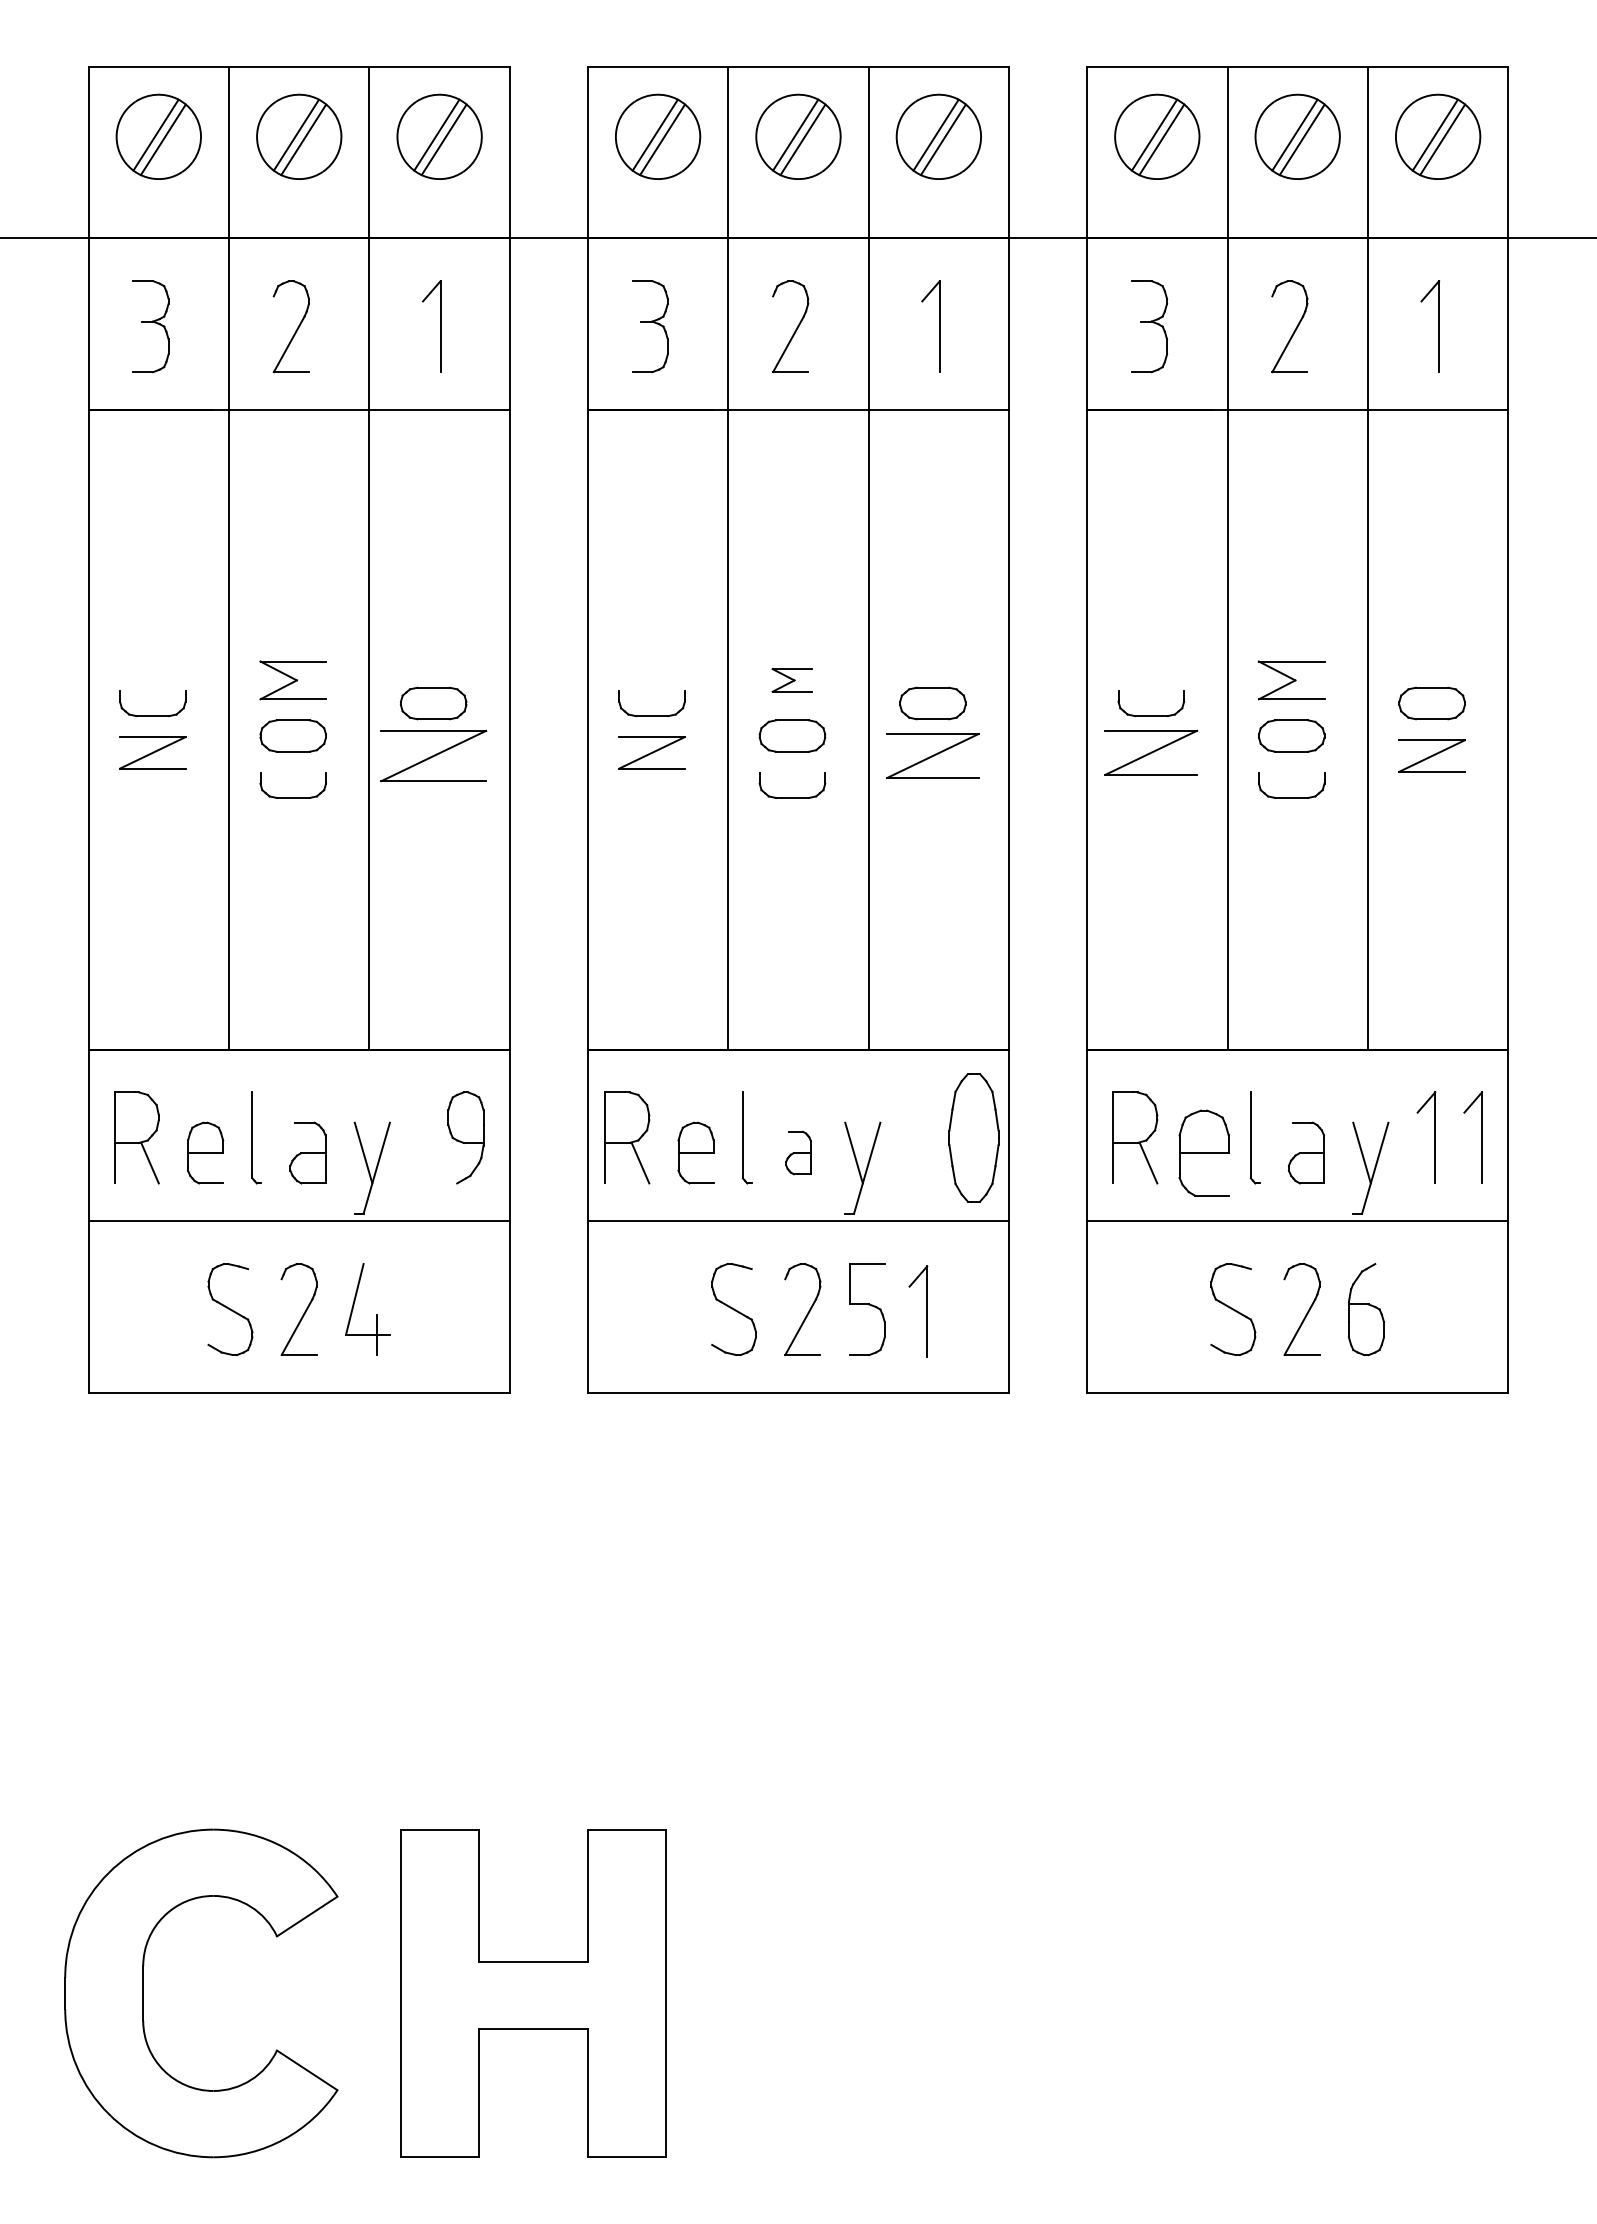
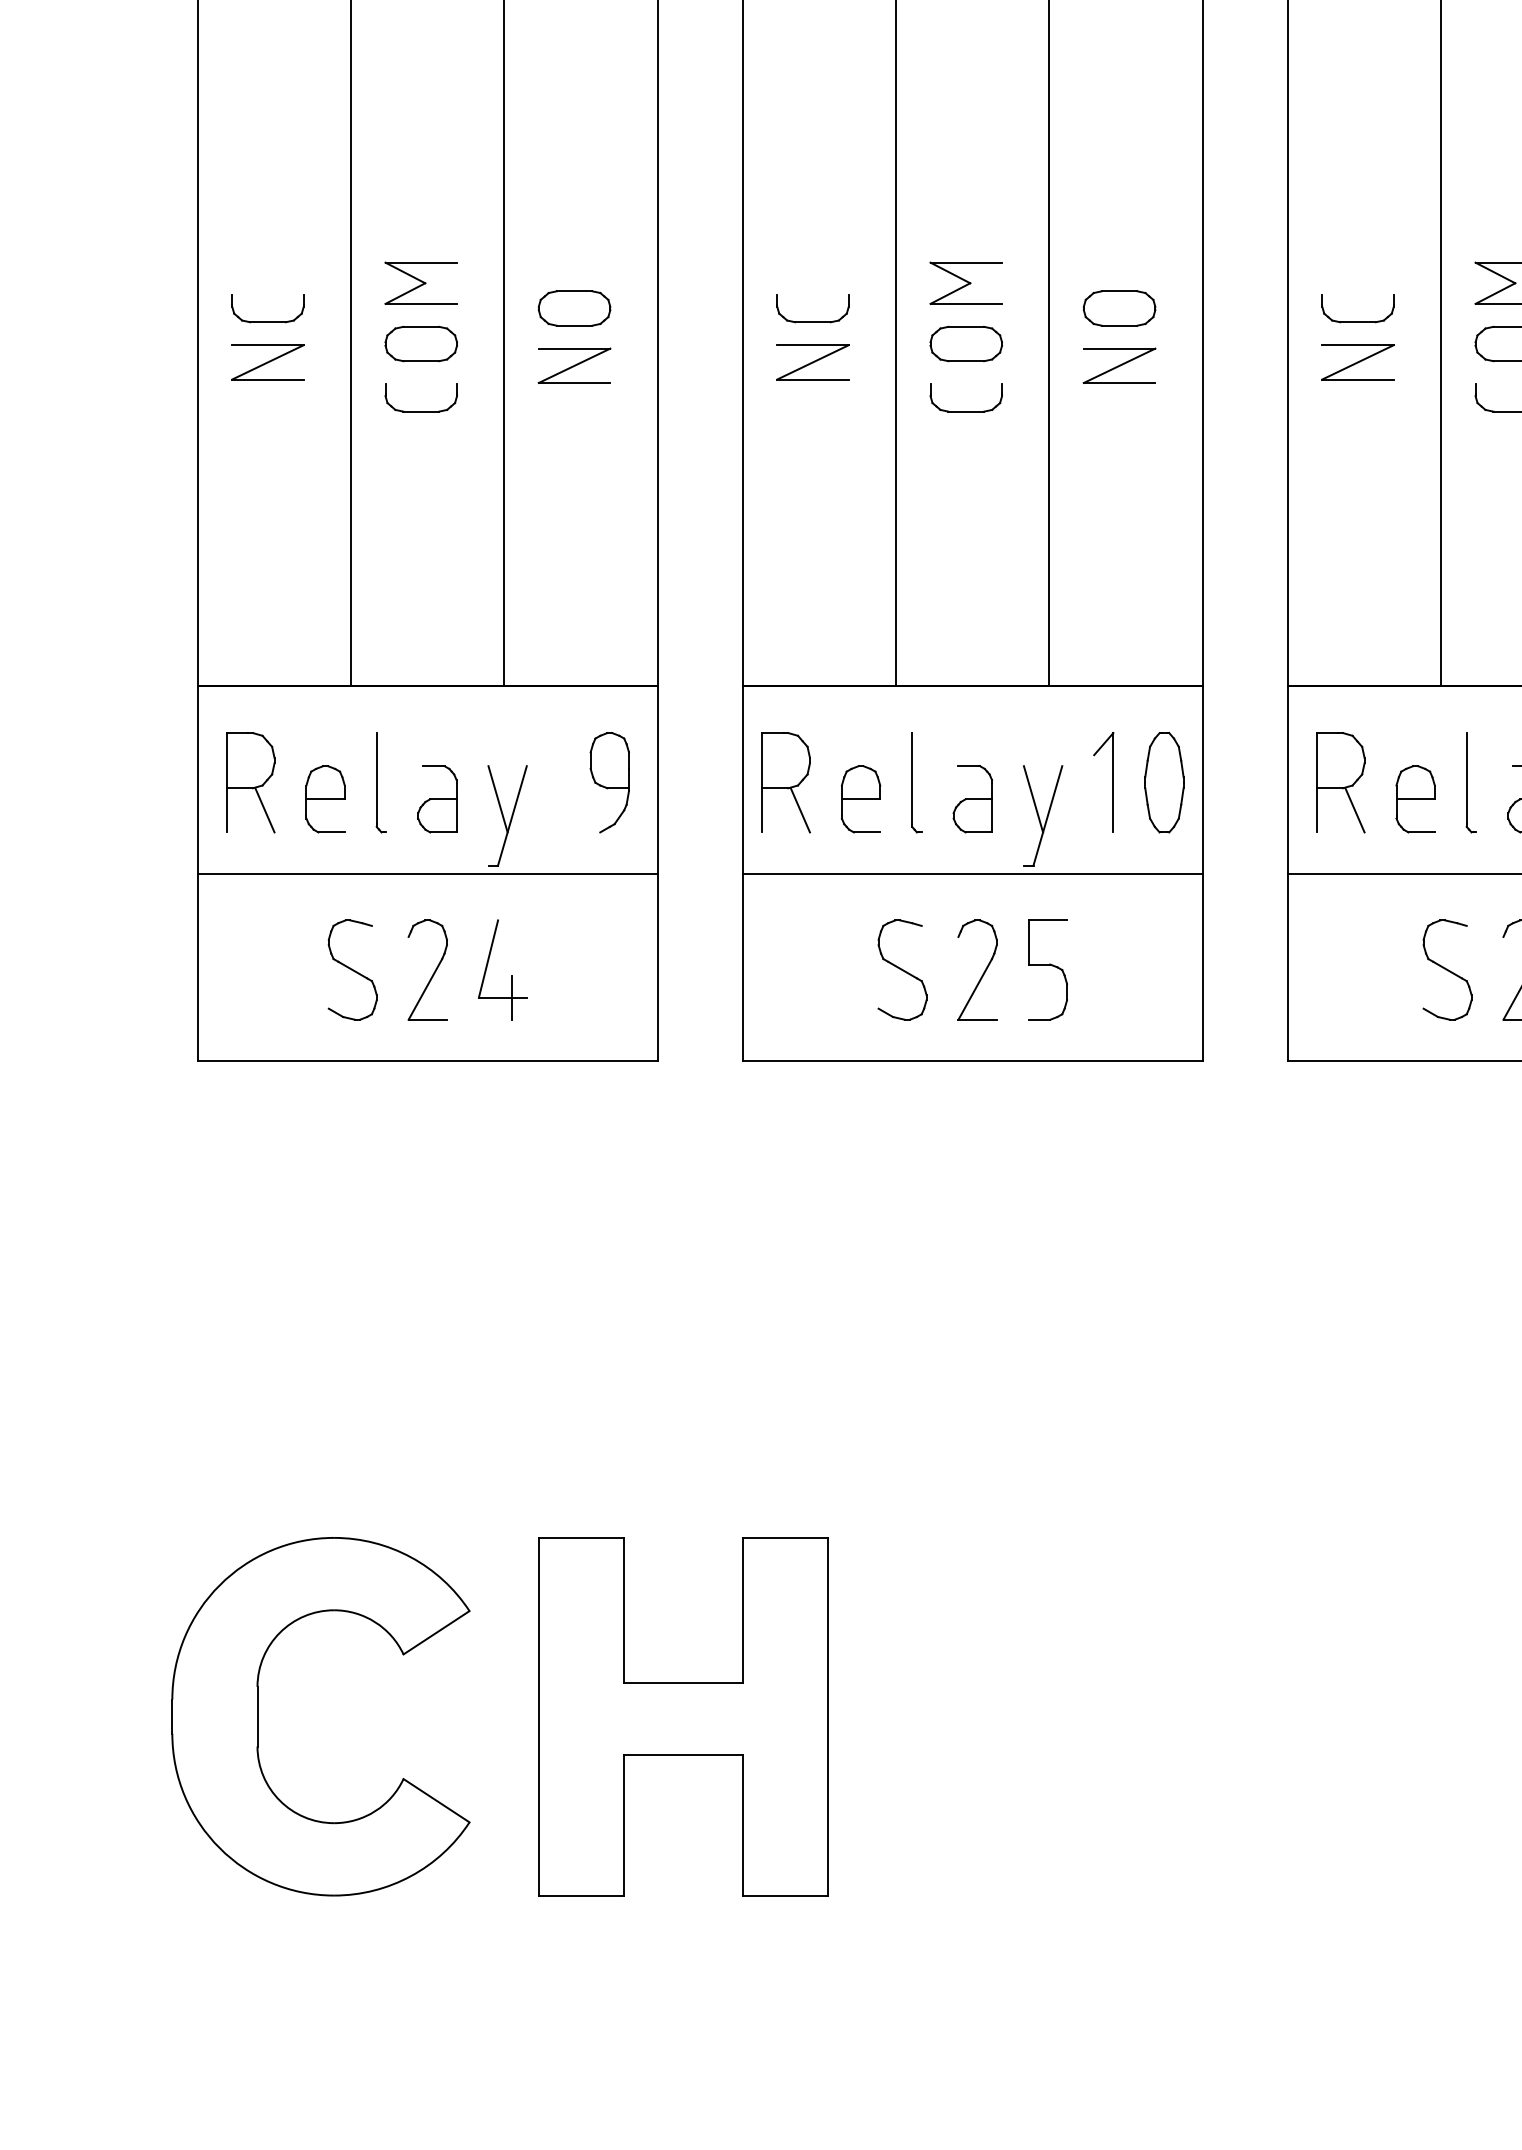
part: (791, 680) -> (965, 283), size x1.67
part: (1151, 752) -> (1358, 361), size x0.71
part: (433, 755) -> (574, 365), size x0.62
part: (932, 755) -> (1119, 365), size x0.71
part: (973, 1137) -> (1163, 782), size x0.71
part: (798, 1152) -> (972, 798), size x1.43
part: (1203, 1152) -> (1415, 798), size x0.71
part: (926, 1311) -> (1112, 782), moved

